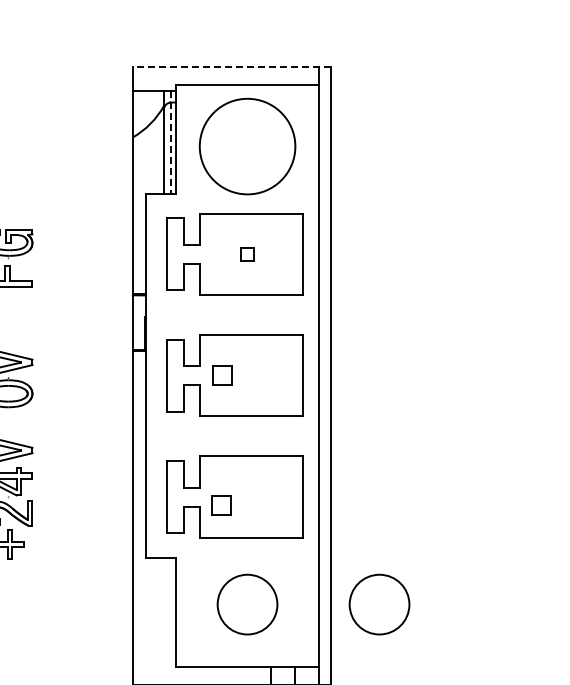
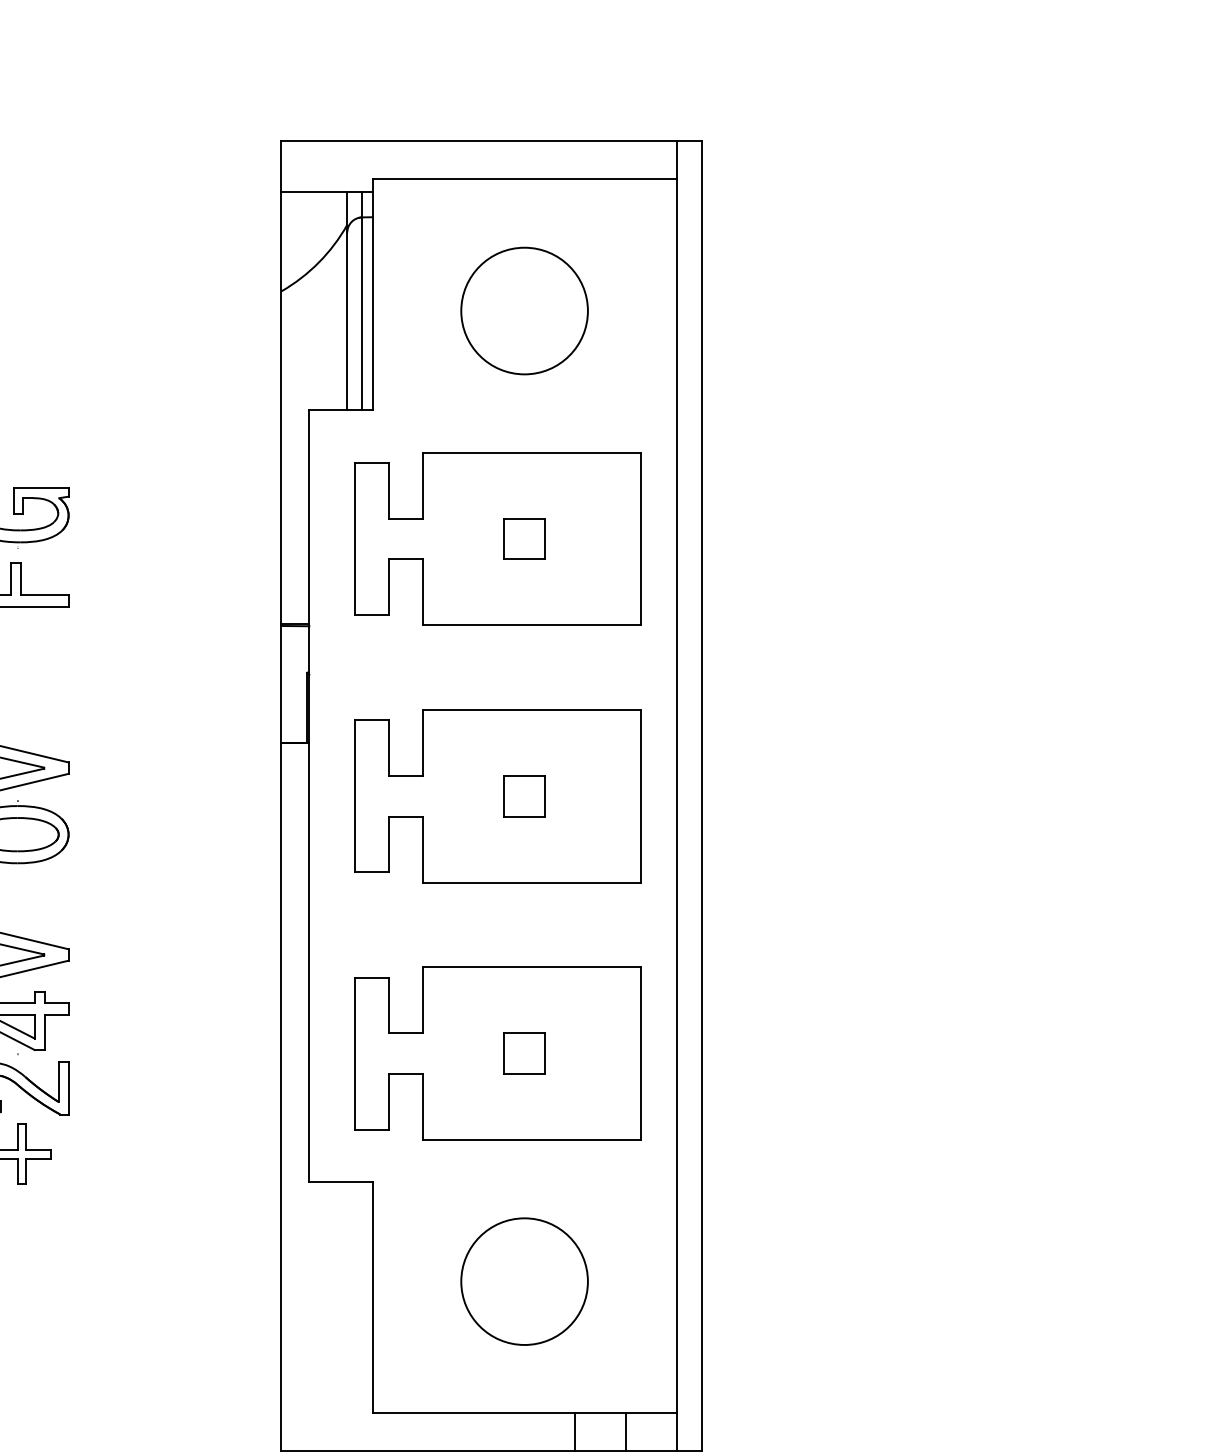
line: (231, 66) -> (490, 140), dashed -> solid
line: (170, 142) -> (361, 302), dashed -> solid
circle: (247, 146) -> (524, 310), size x0.62
part: (247, 254) -> (524, 539), size x1.43
part: (222, 375) -> (524, 795), moved
part: (221, 505) -> (524, 1054), moved
circle: (379, 604) -> (804, 1281), removed

